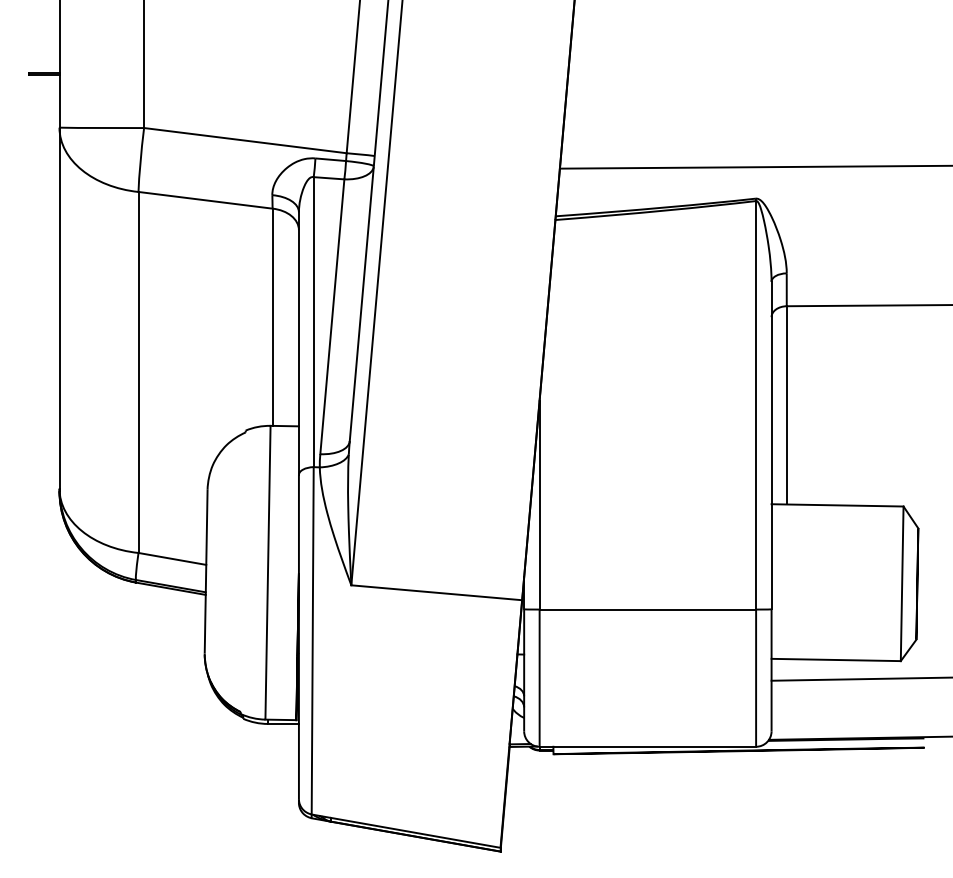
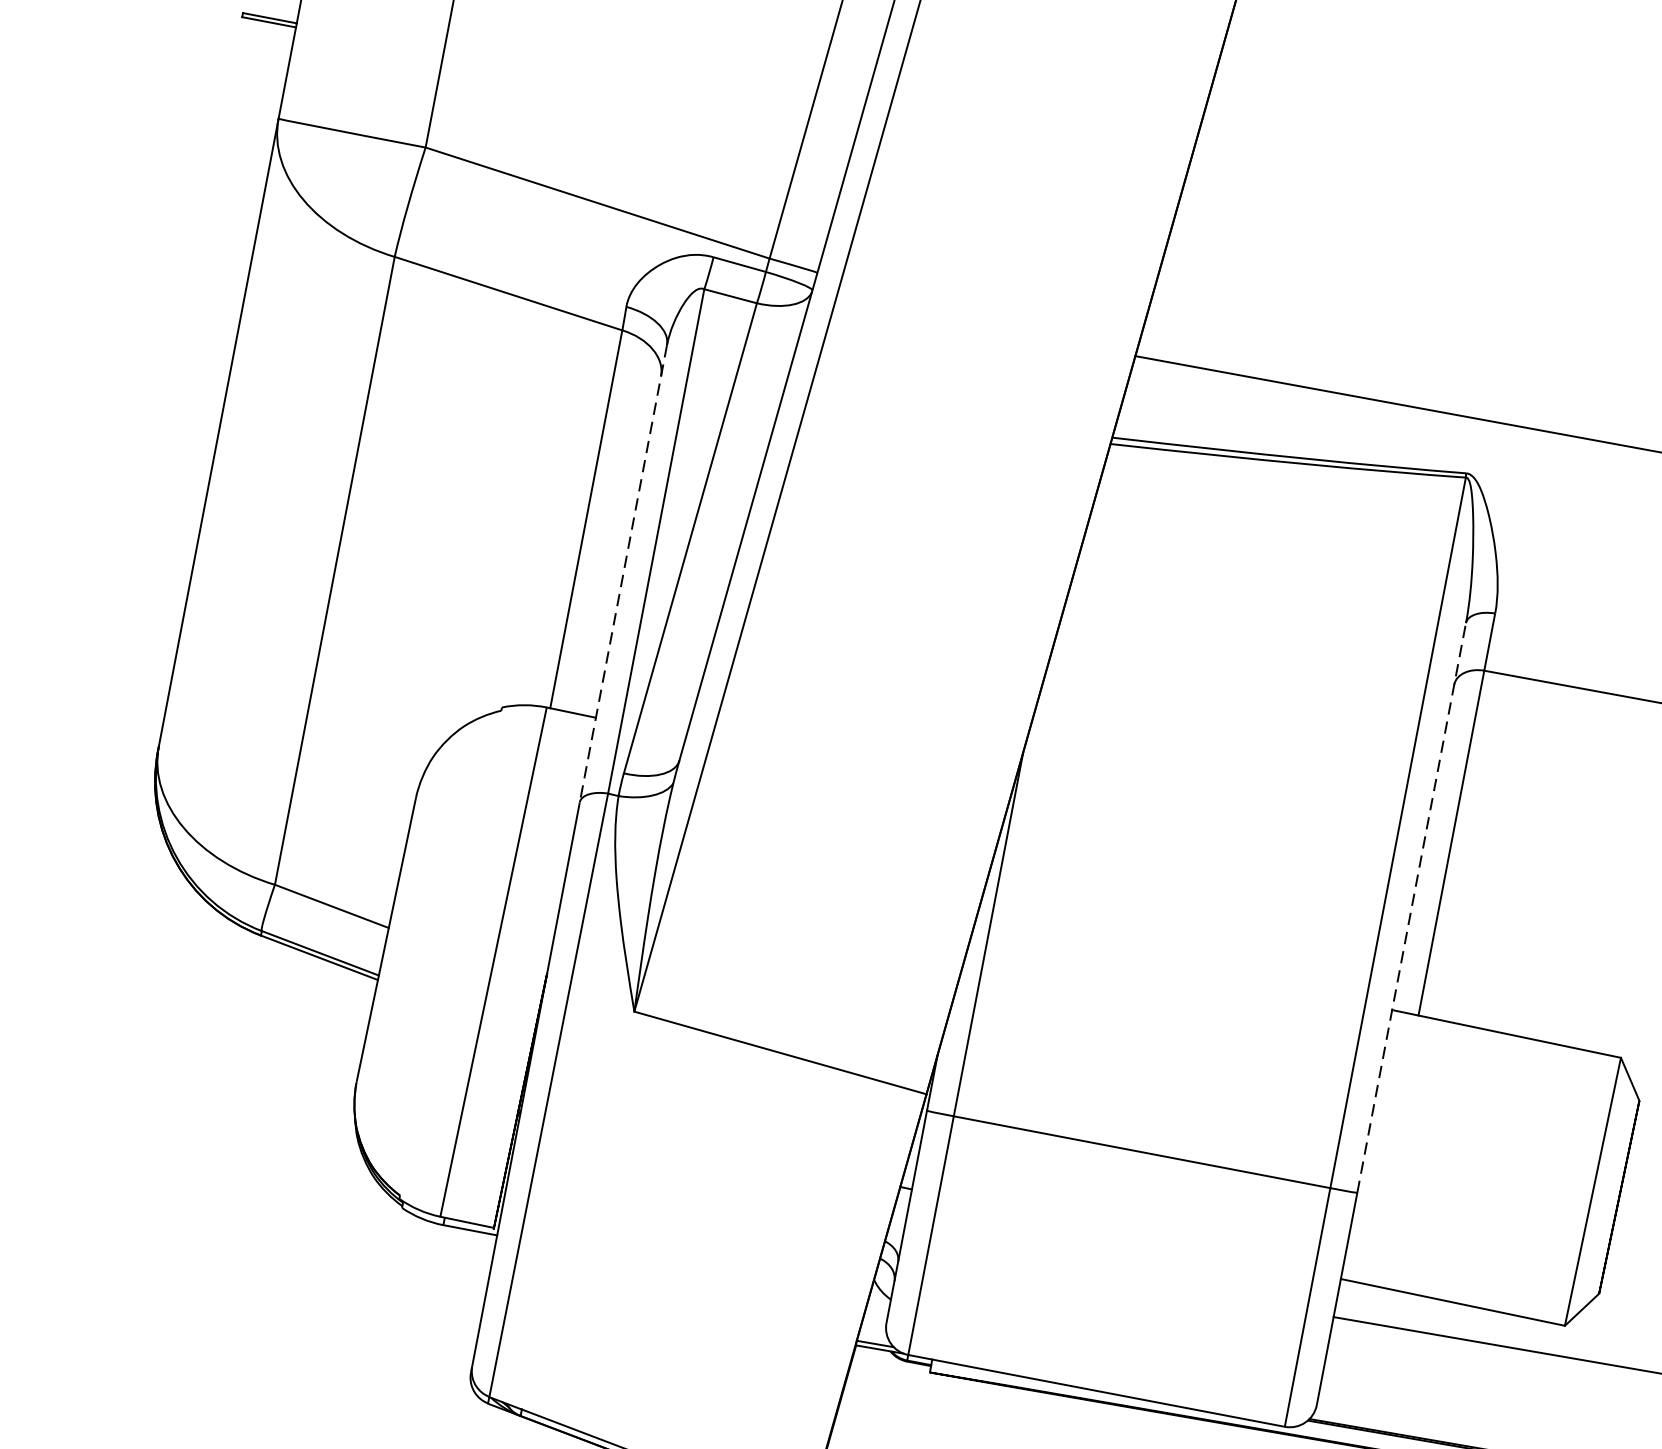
line: (298, 344) -> (622, 575), solid -> dashed
line: (771, 445) -> (1411, 907), solid -> dashed

